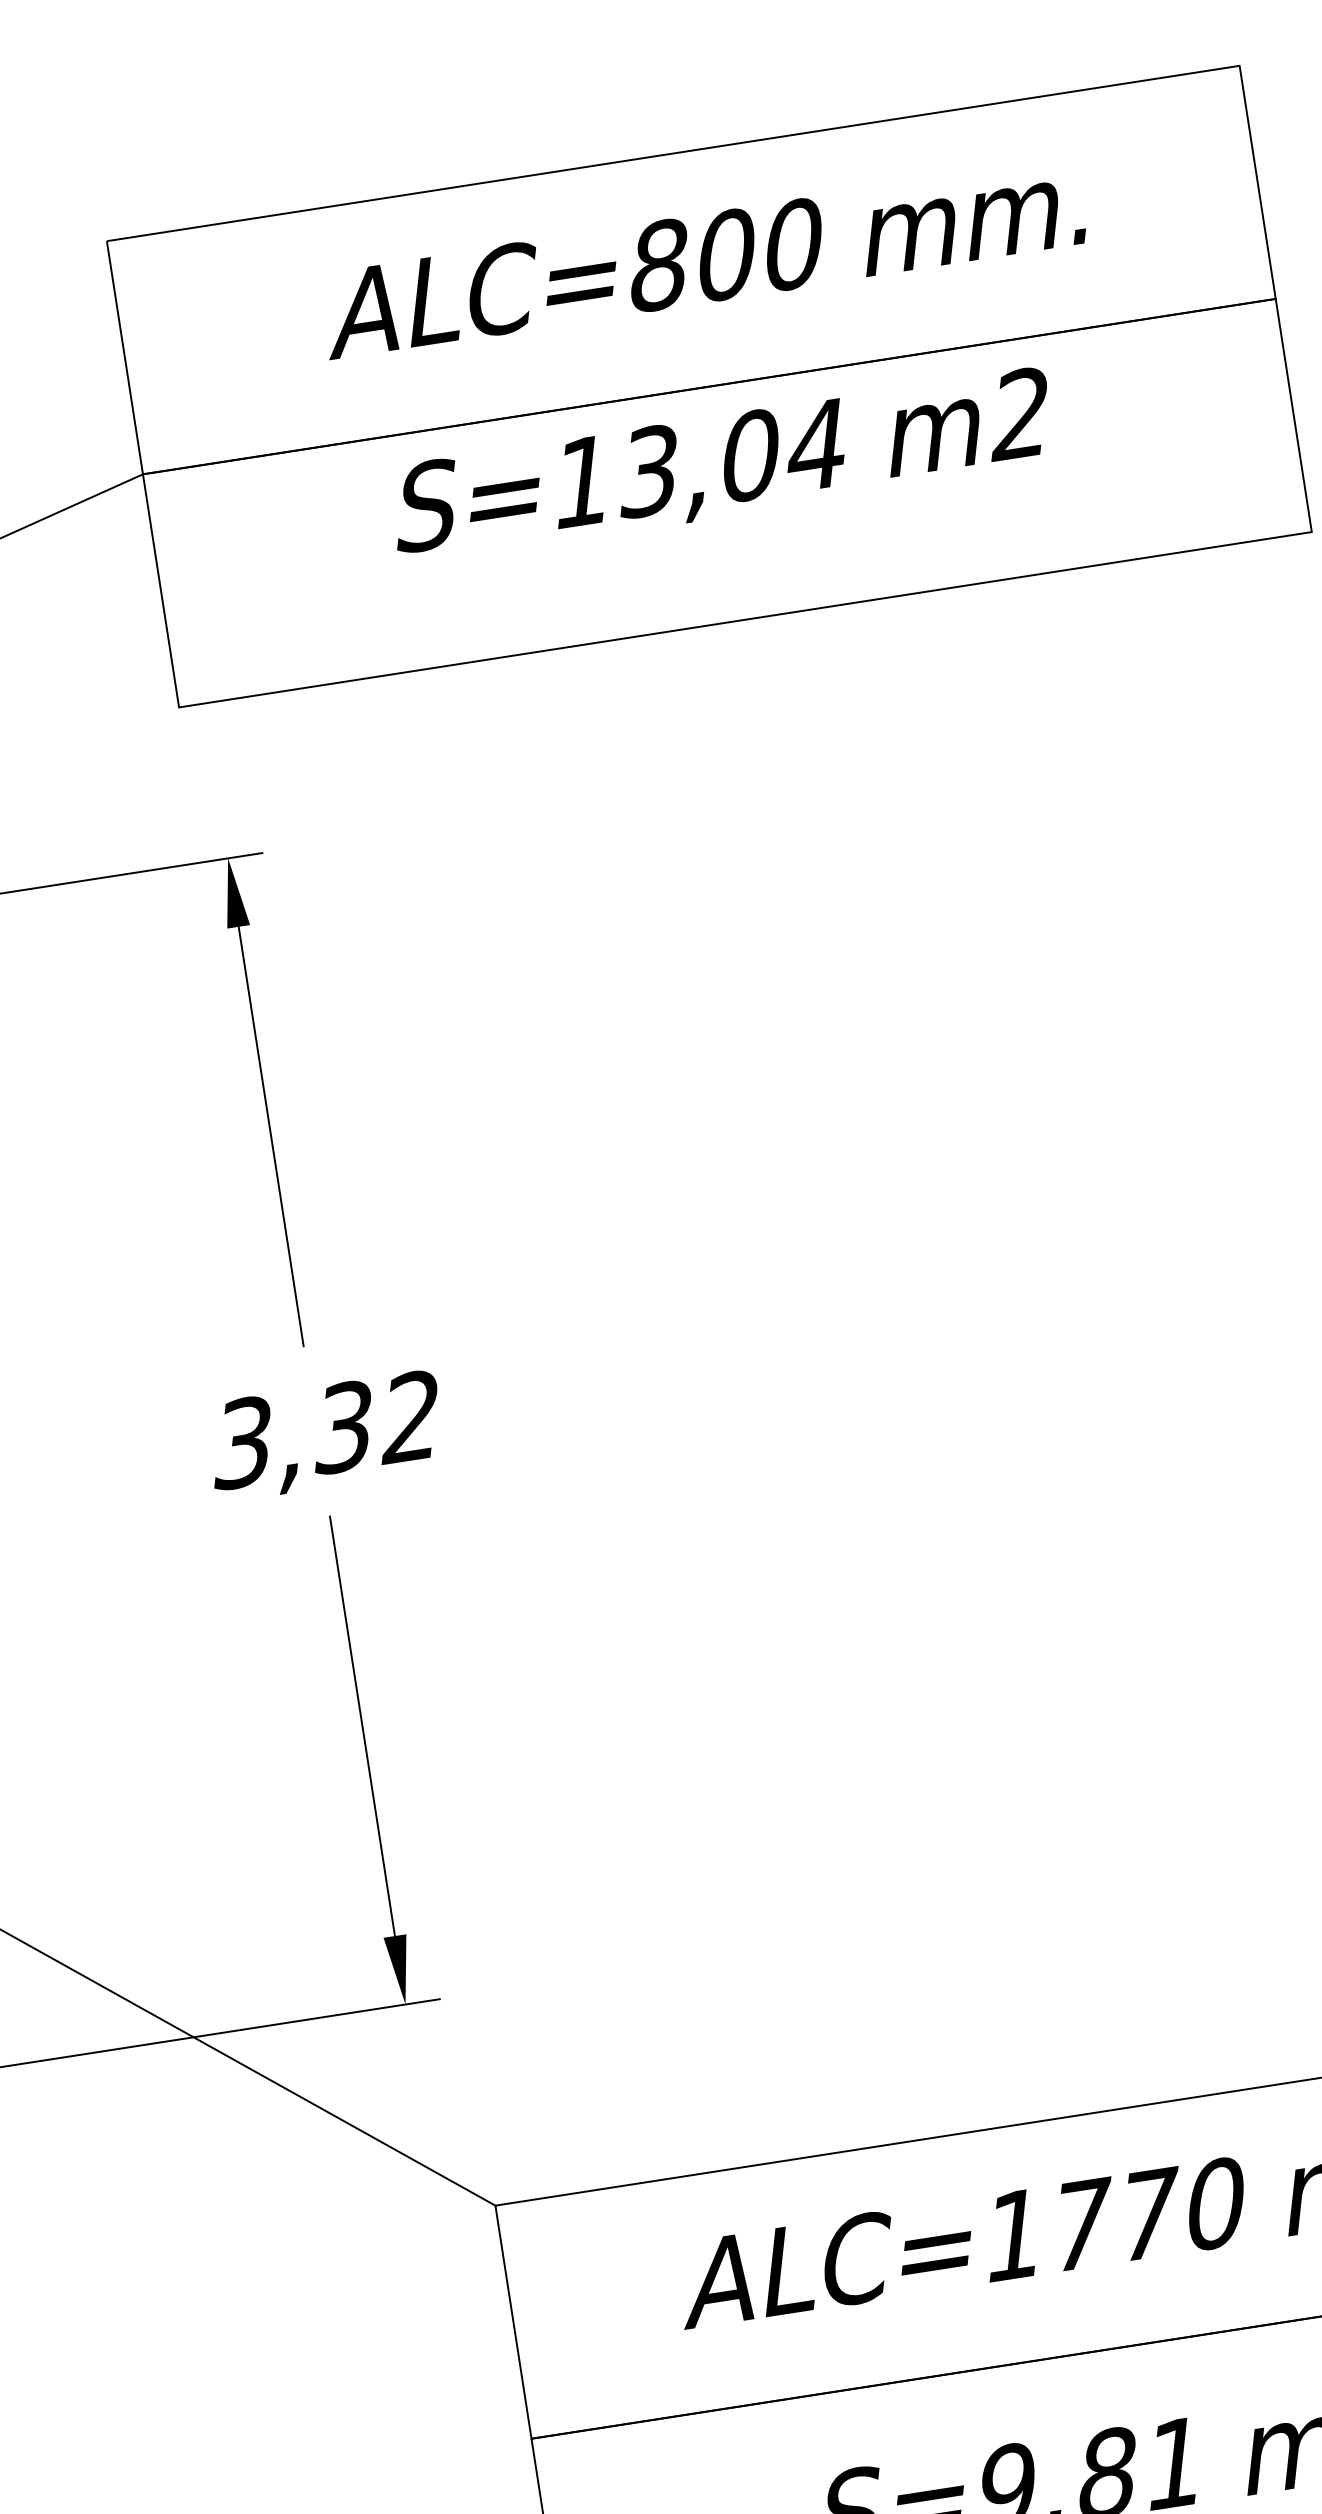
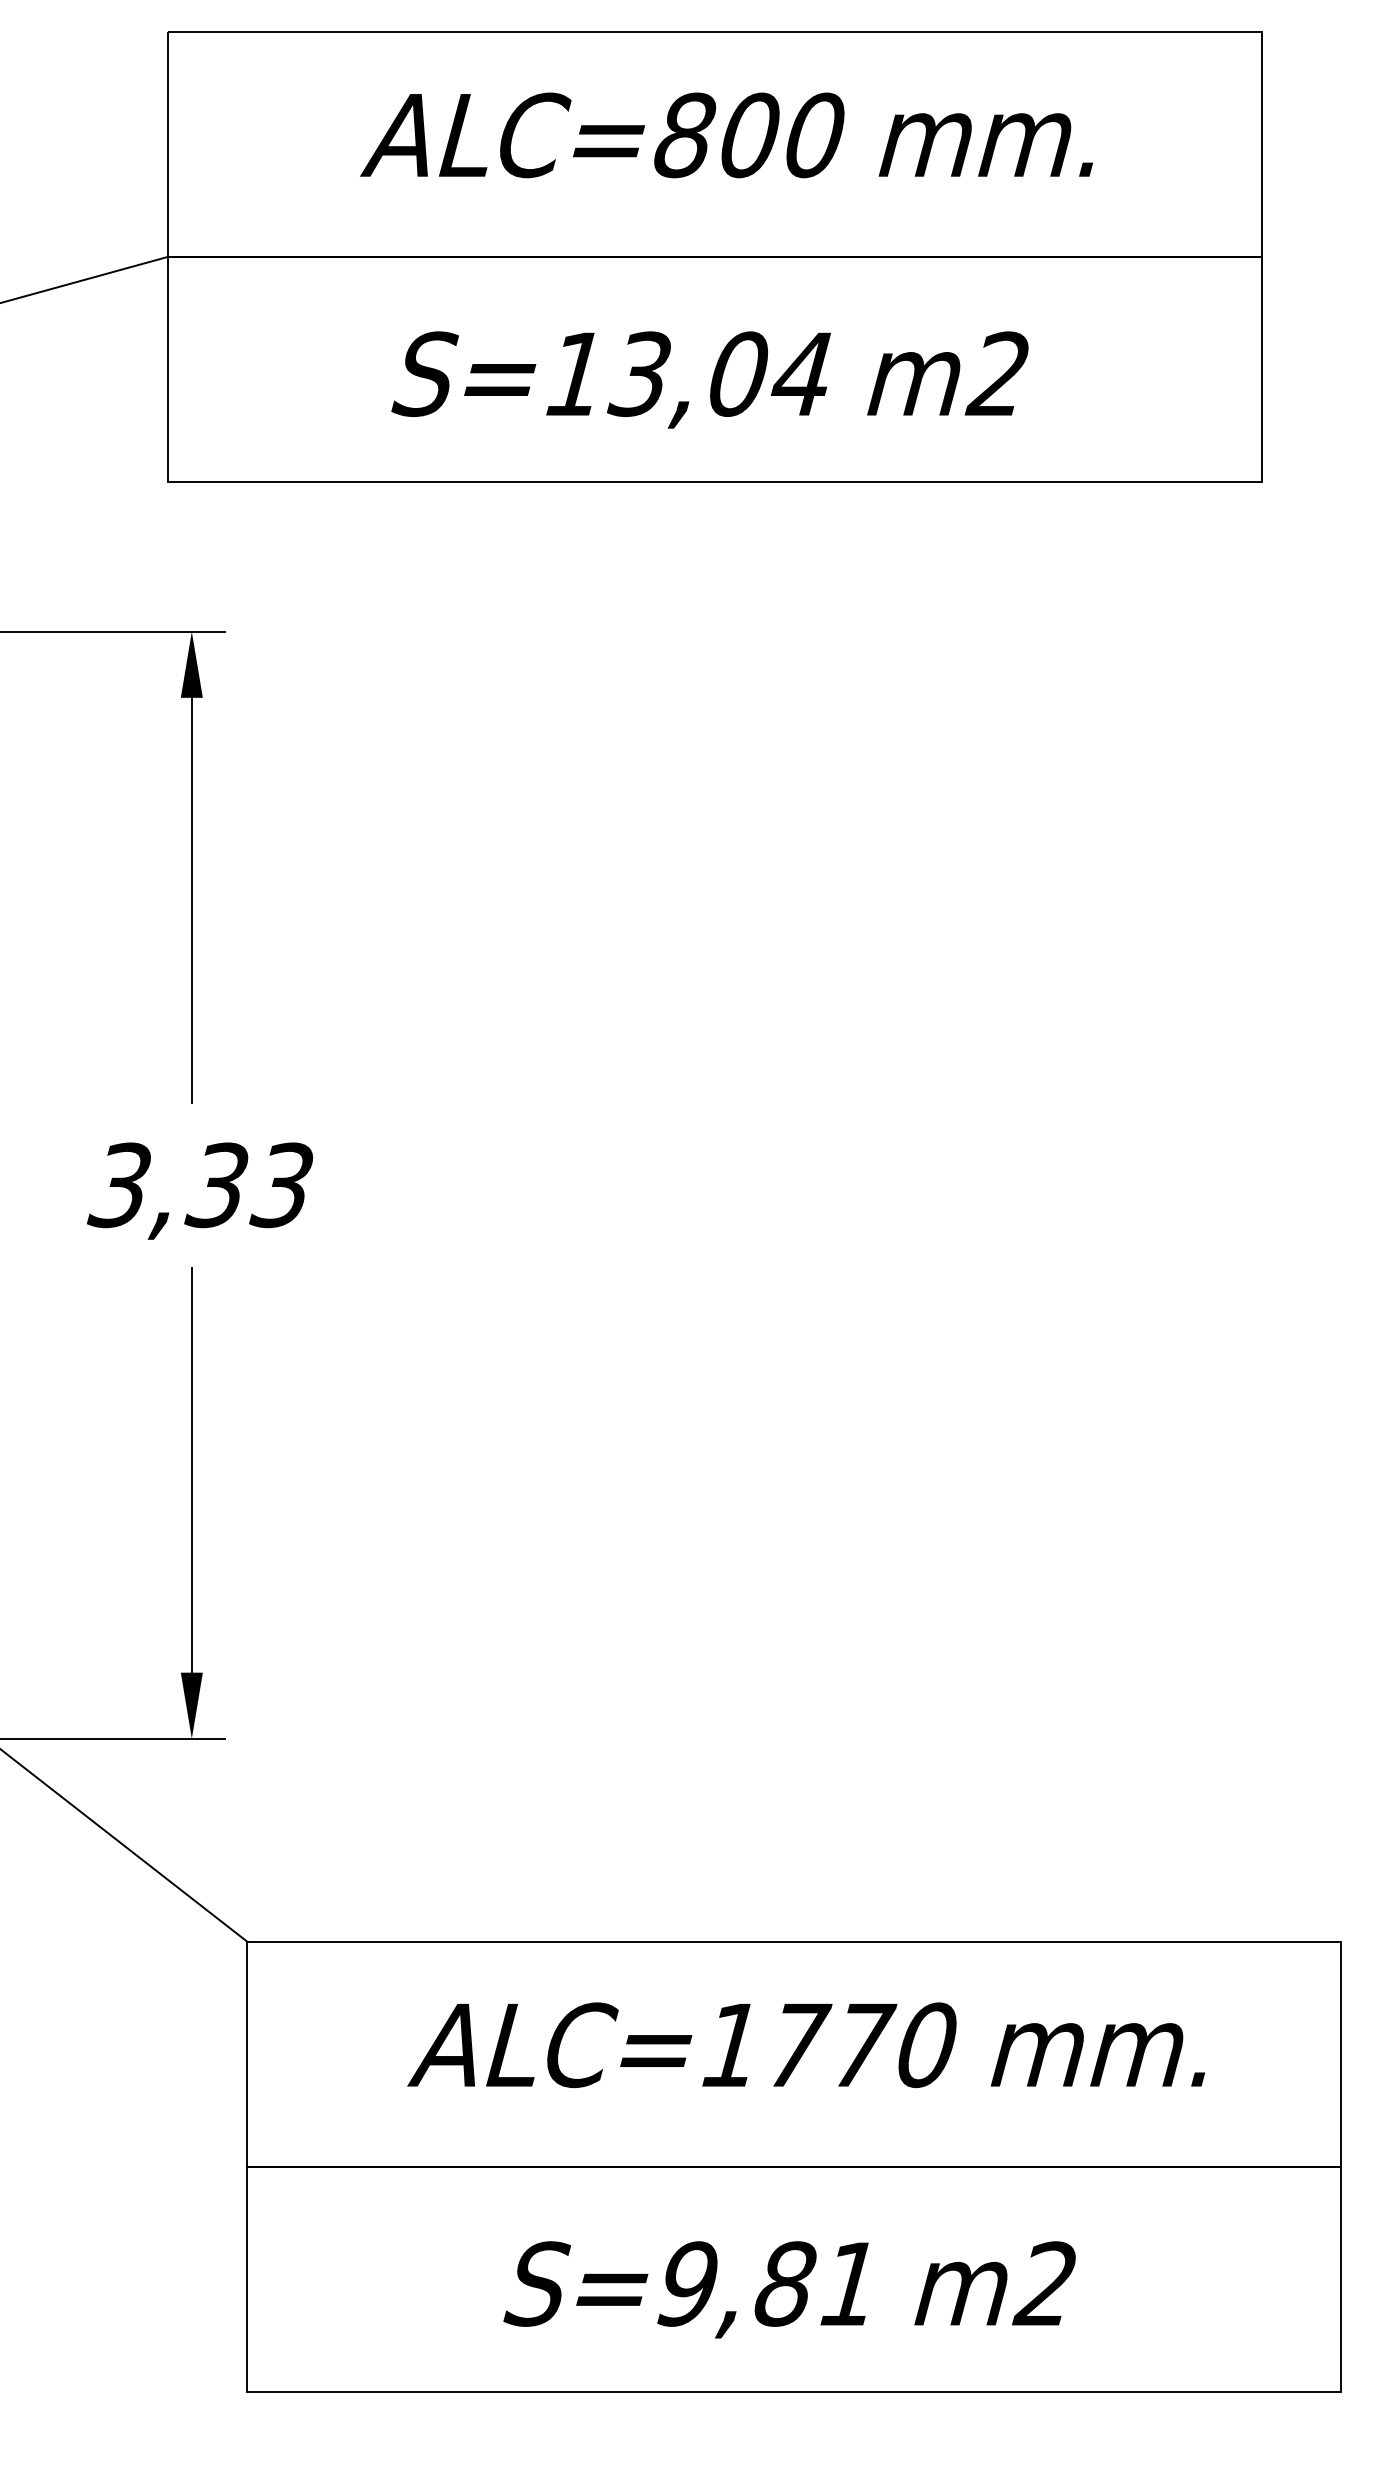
text: (721, 465) -> (709, 379), moved
text: (408, 1417) -> (280, 1185), 3,32 -> 3,33

